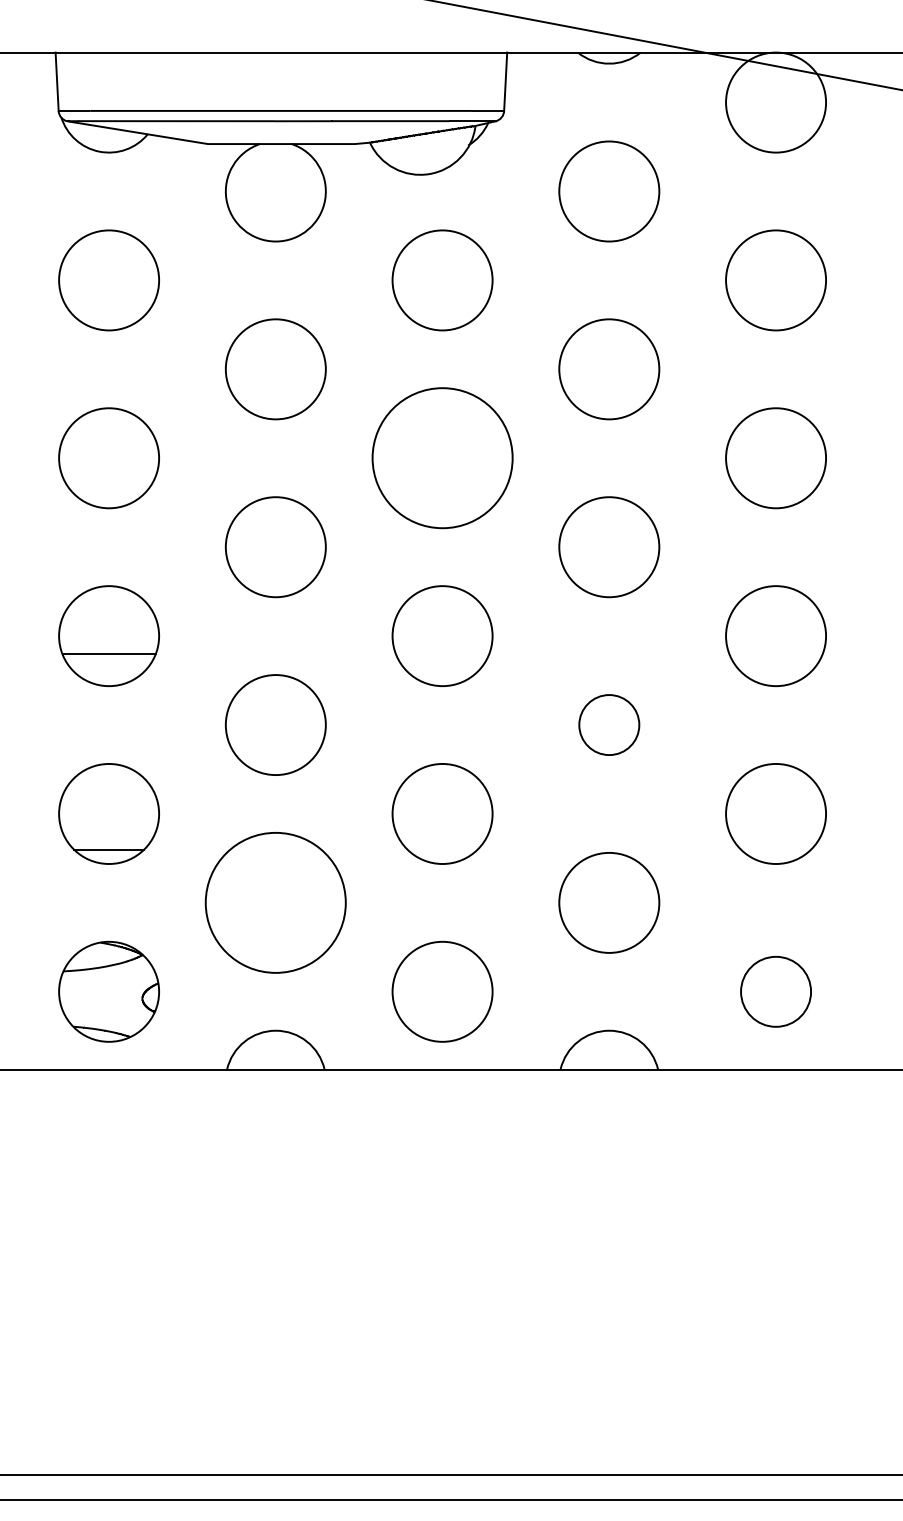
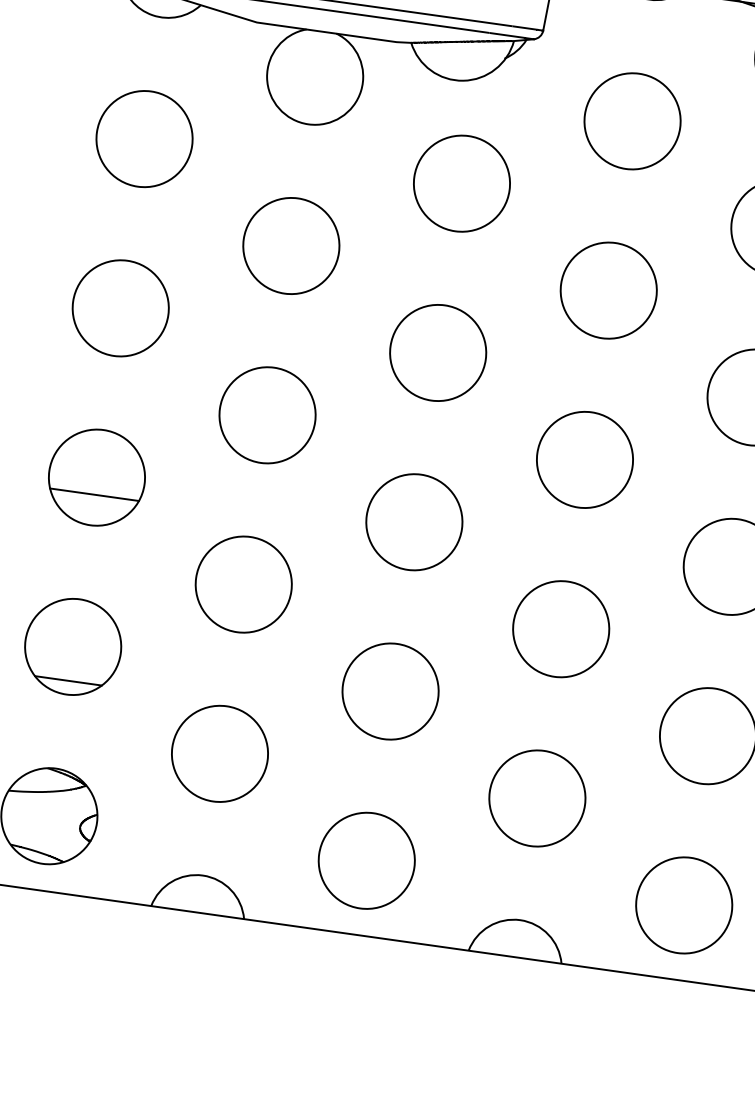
circle: (442, 458) -> (438, 353), size x0.71
circle: (609, 725) -> (561, 629), size x1.67
circle: (275, 902) -> (219, 753), size x0.71
circle: (776, 991) -> (684, 905), size x1.43

